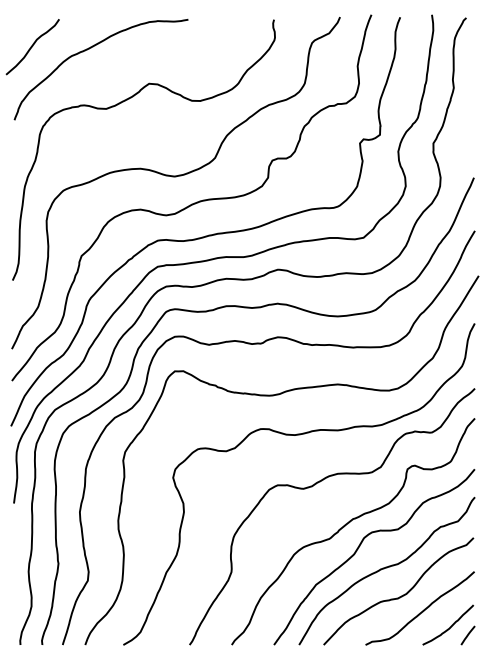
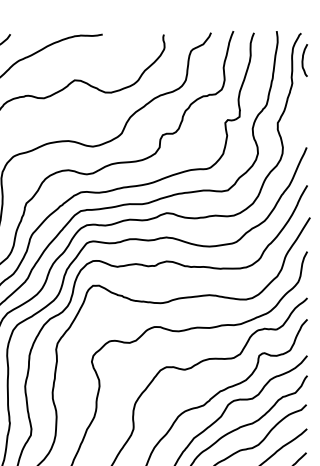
curve: (469, 55) -> (303, 60), added

